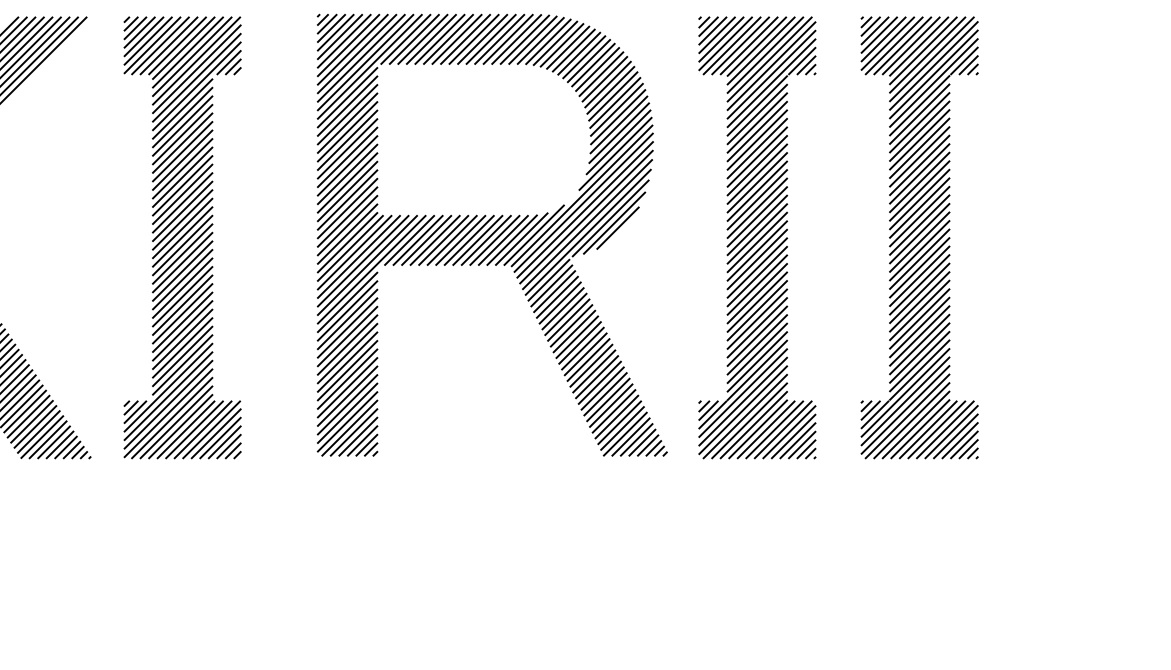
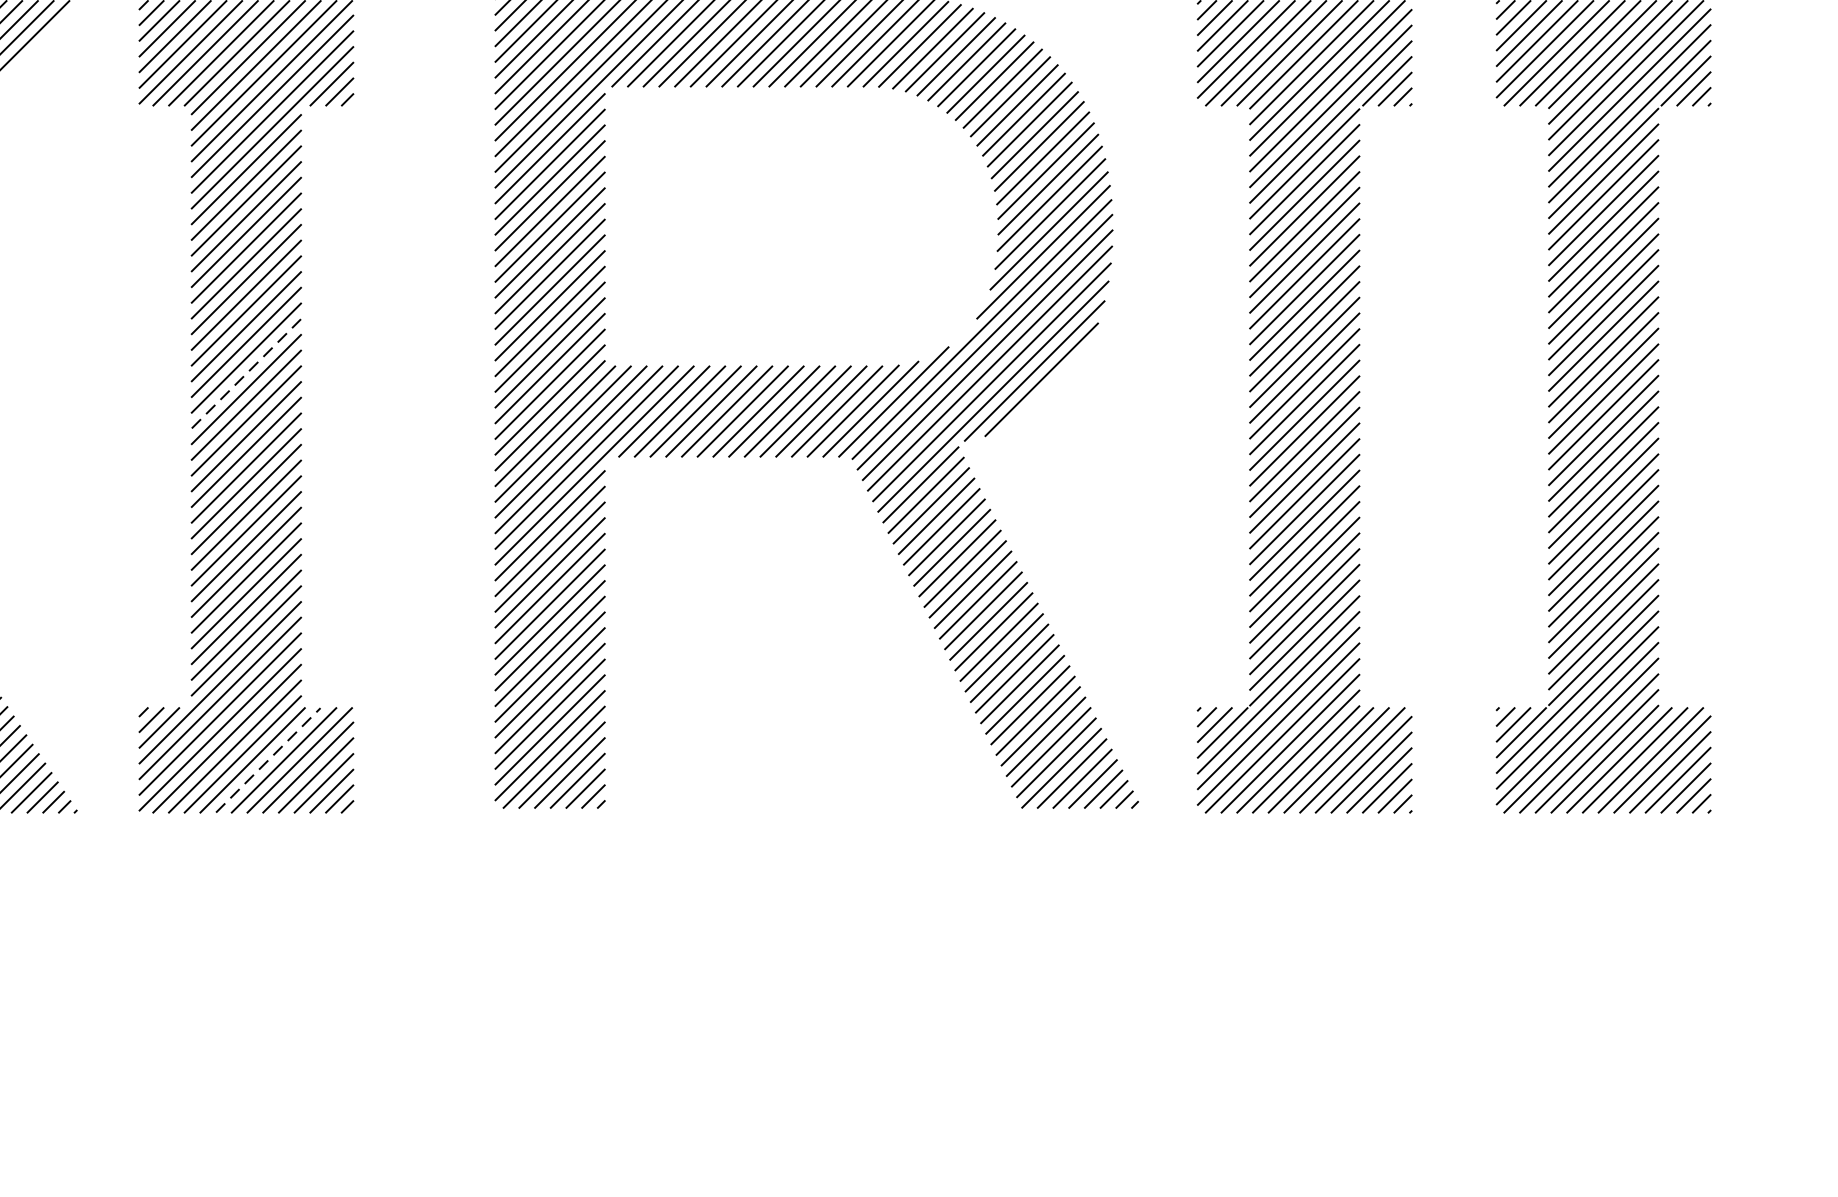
line: (182, 219) -> (246, 373), solid -> dashed
line: (617, 227) -> (1047, 387), removed
line: (194, 429) -> (268, 759), solid -> dashed

